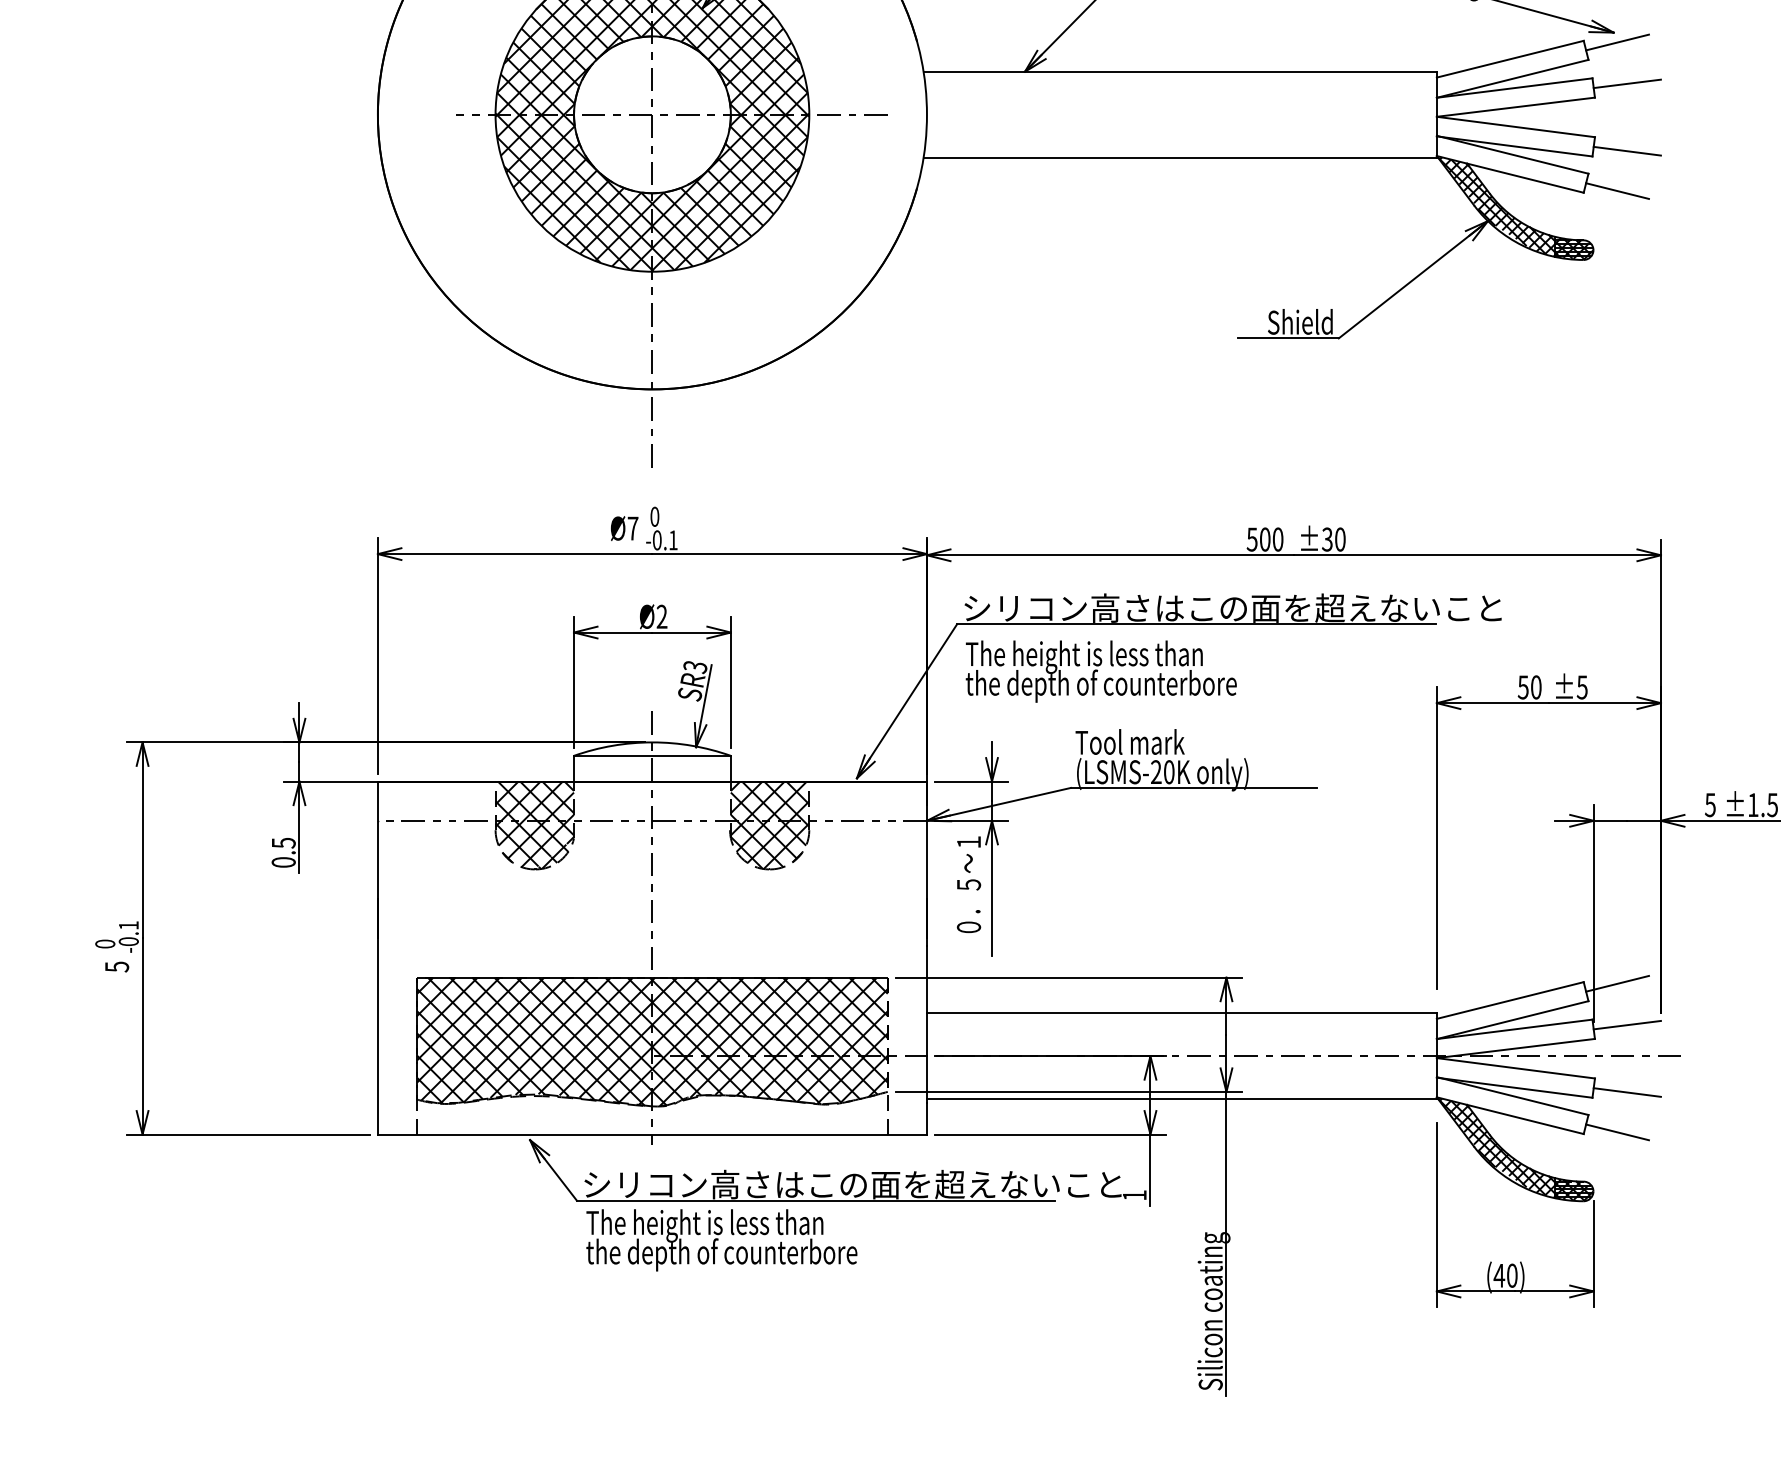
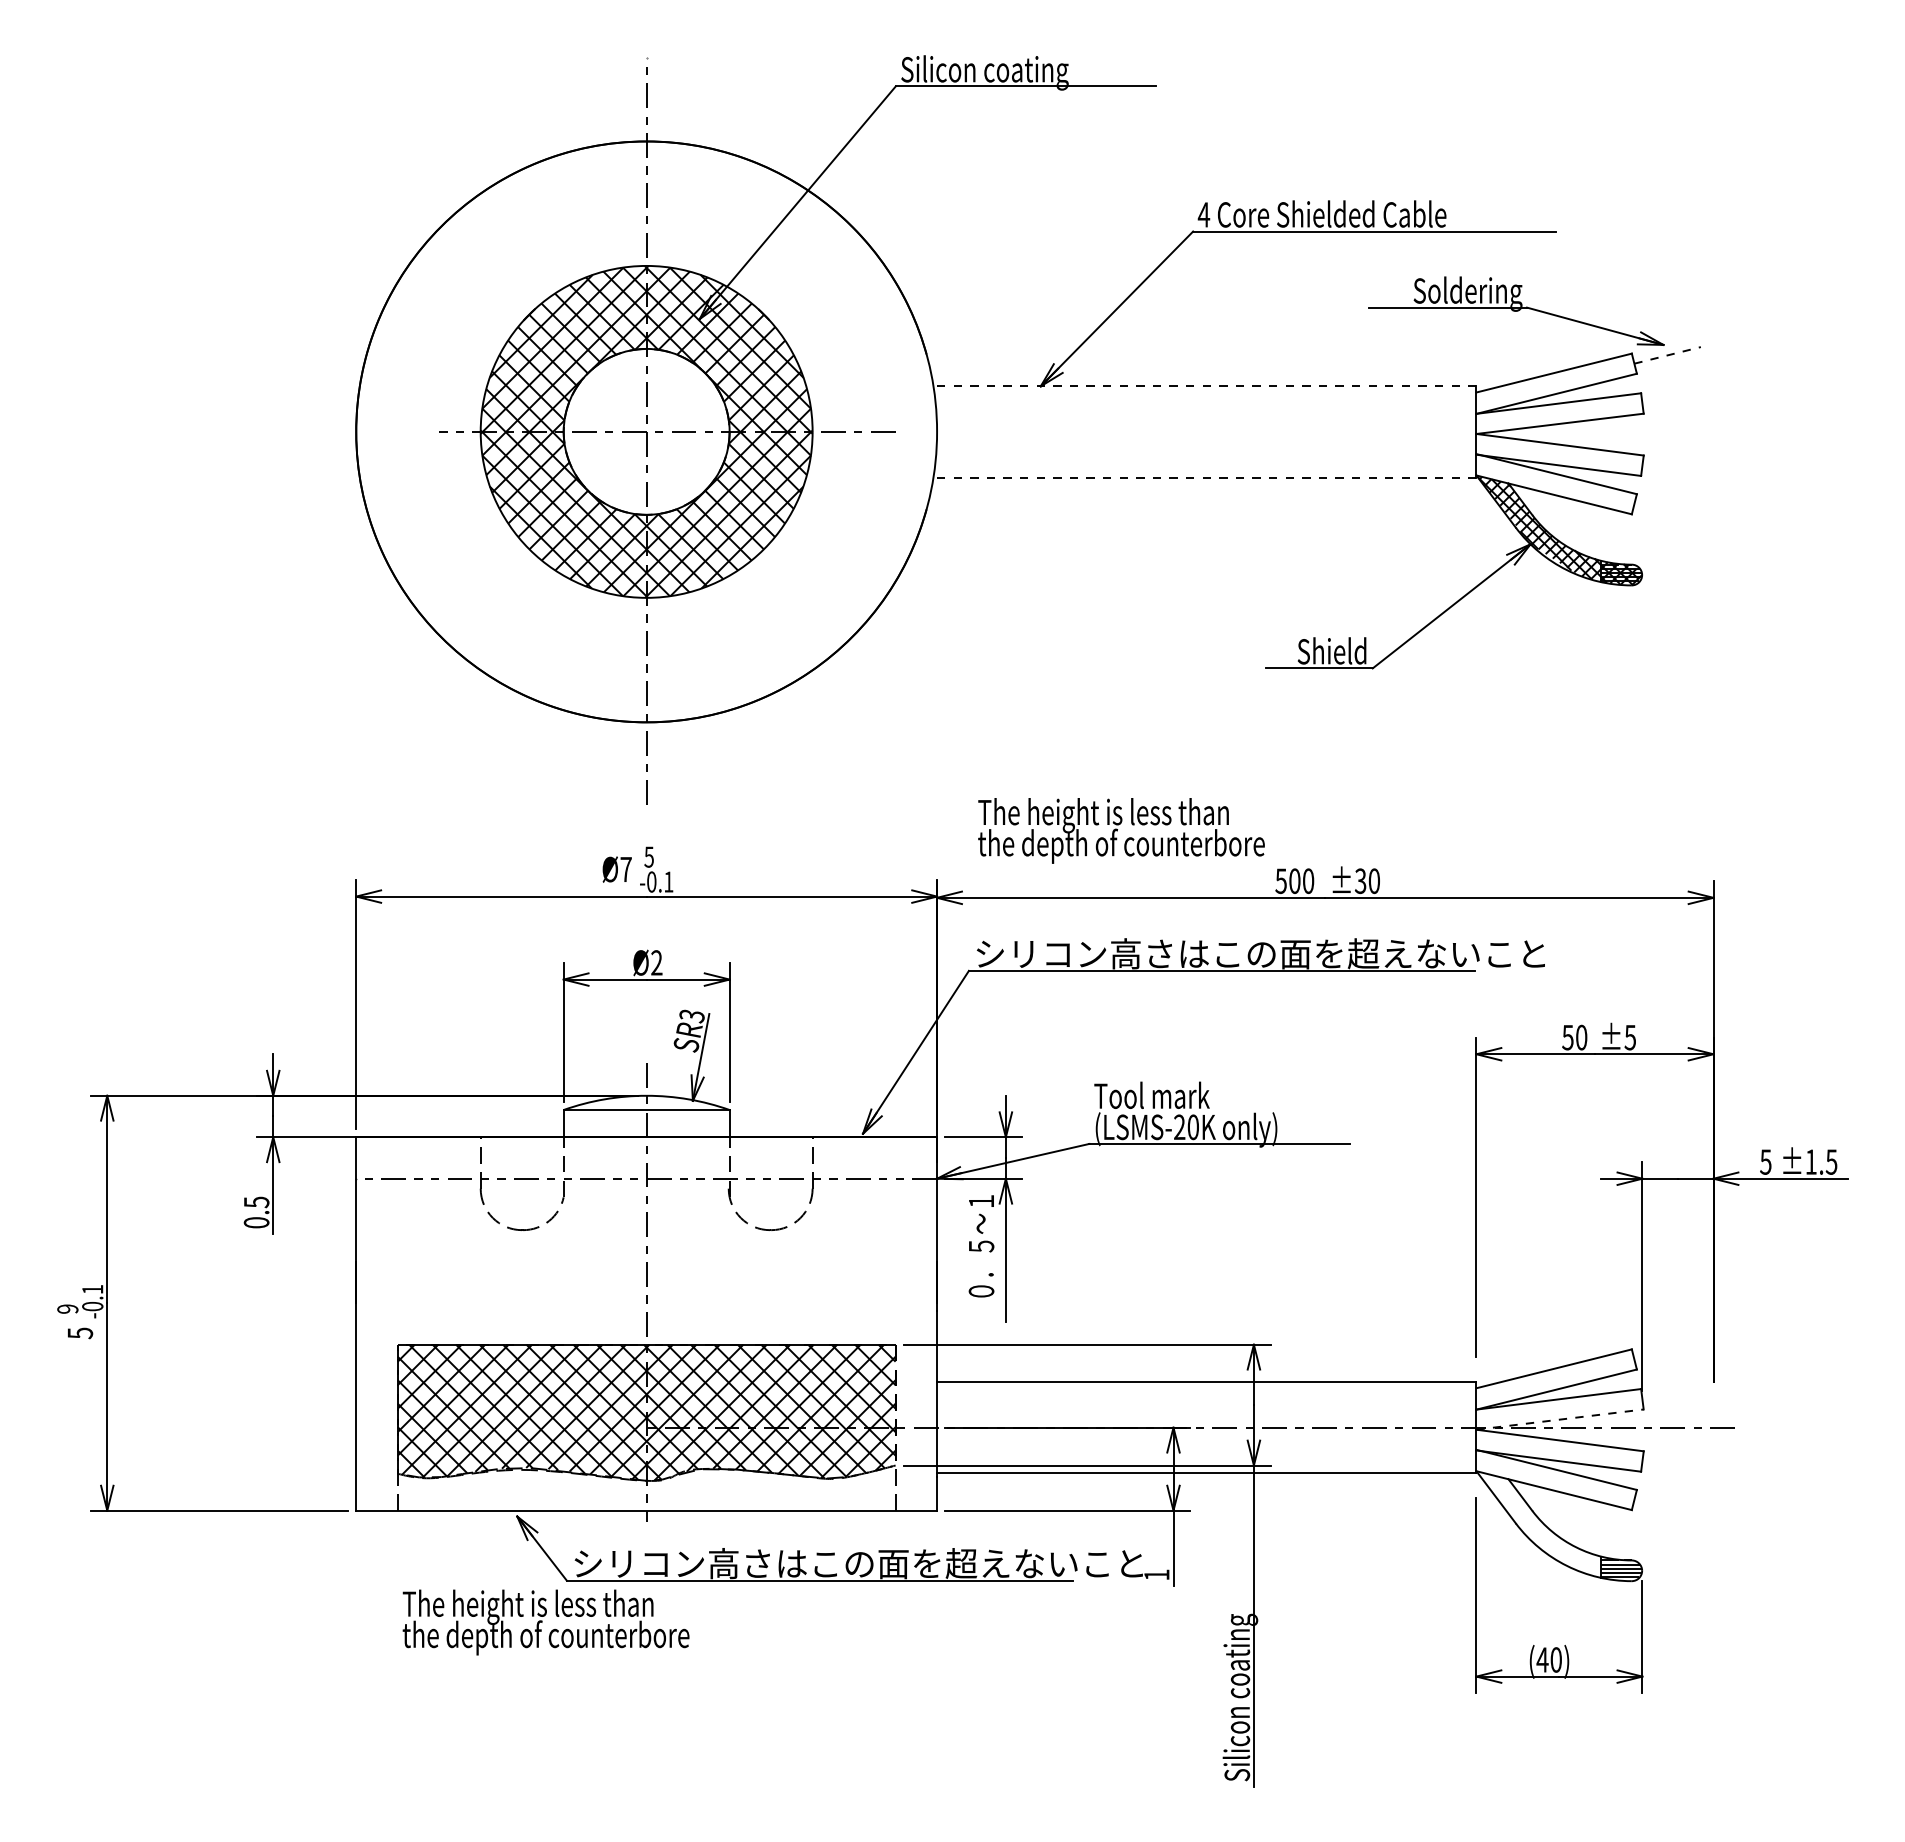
line: (1618, 42) -> (1668, 355), solid -> dashed
line: (1179, 71) -> (1204, 386), solid -> dashed
line: (1626, 83) -> (1677, 398), removed
line: (1626, 150) -> (1677, 469), removed
line: (1179, 157) -> (1204, 477), solid -> dashed
line: (1617, 191) -> (1667, 512), removed
text: (654, 516) -> (648, 856), 0 -> 5
text: (1101, 671) -> (1121, 830), moved
hatch: (534, 825) -> (521, 1183), removed
hatch: (769, 825) -> (770, 1183), removed
text: (104, 943) -> (67, 1308), 0 -> 9
line: (1617, 983) -> (1667, 1350), removed
line: (1626, 1024) -> (1677, 1394), removed
line: (1516, 1048) -> (1560, 1419), solid -> dashed
line: (1626, 1091) -> (1677, 1465), removed
line: (1617, 1132) -> (1667, 1508), removed
hatch: (1515, 1149) -> (1559, 1526), removed
text: (721, 1240) -> (545, 1622), moved

